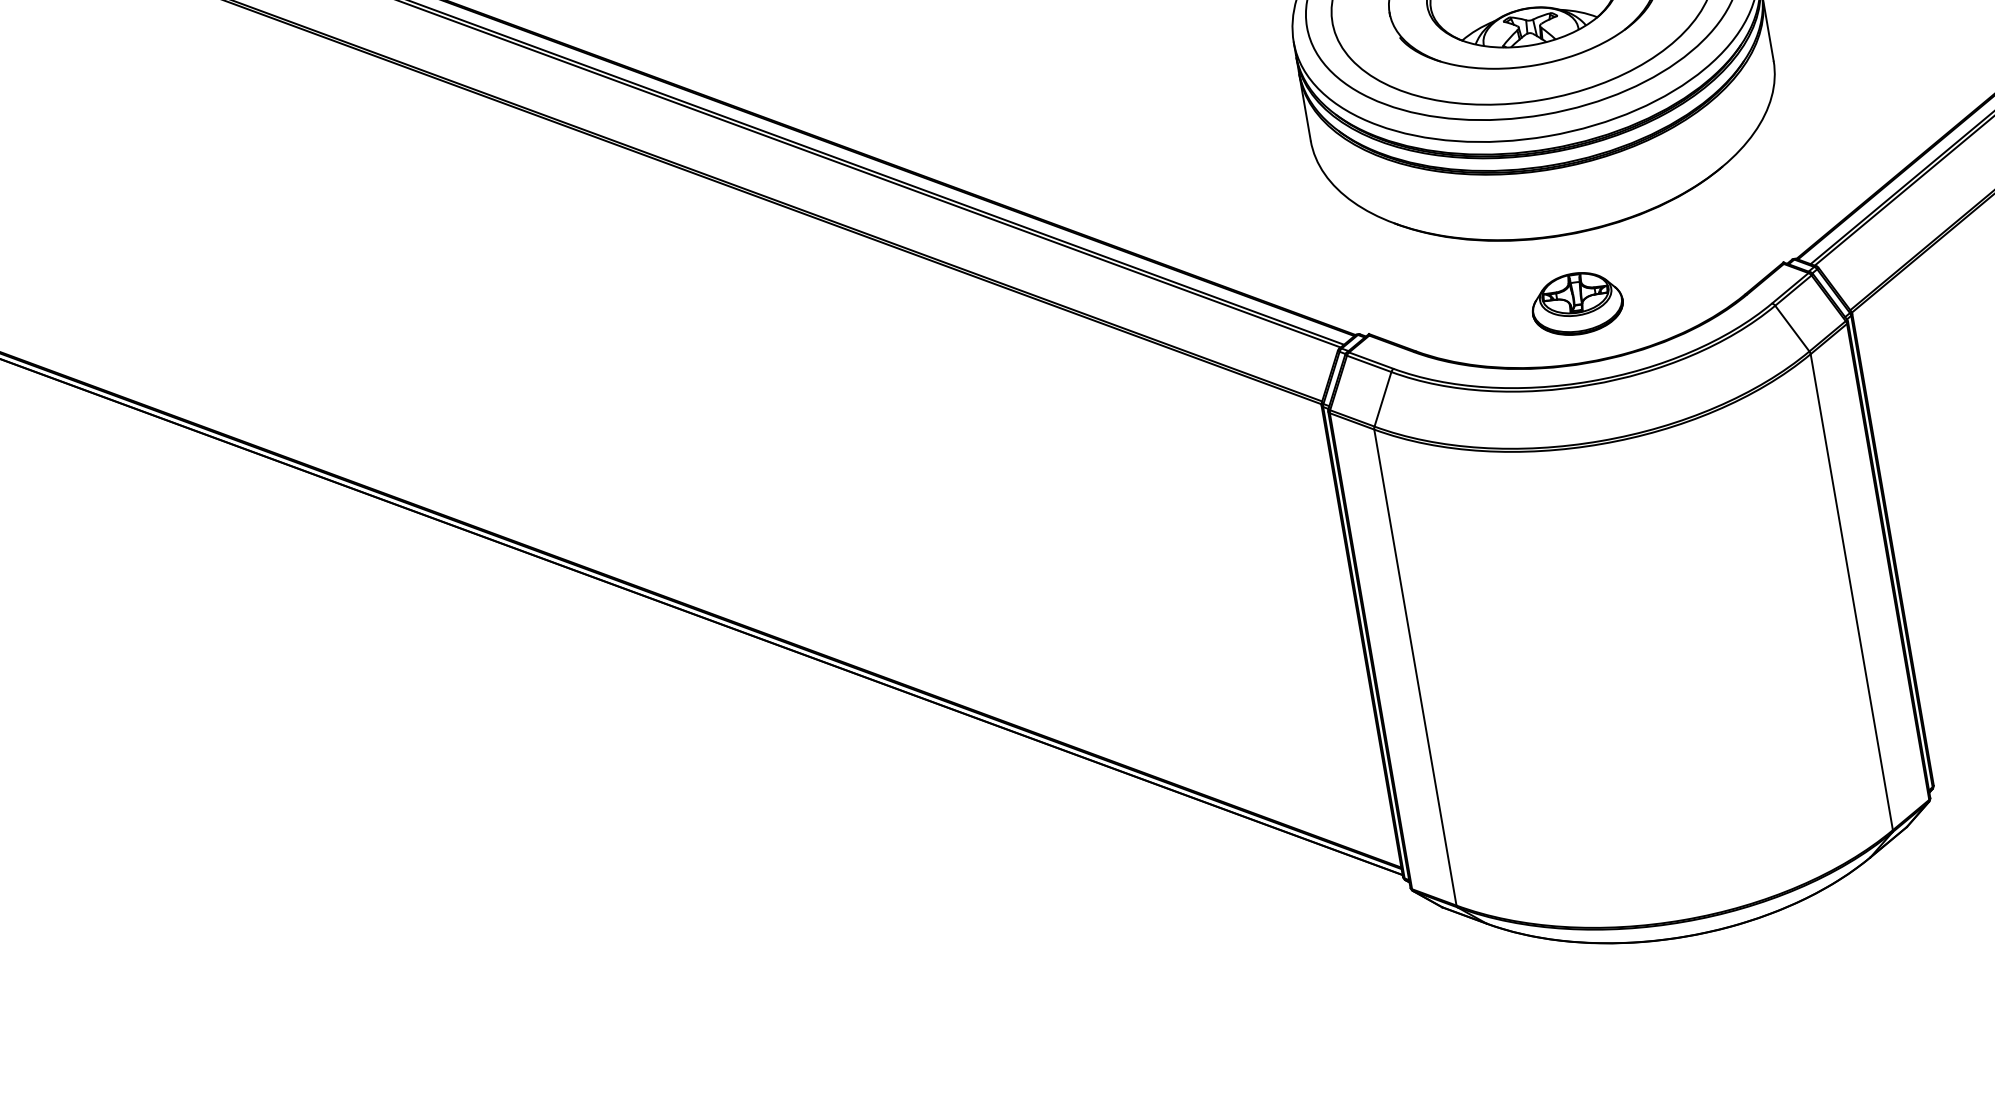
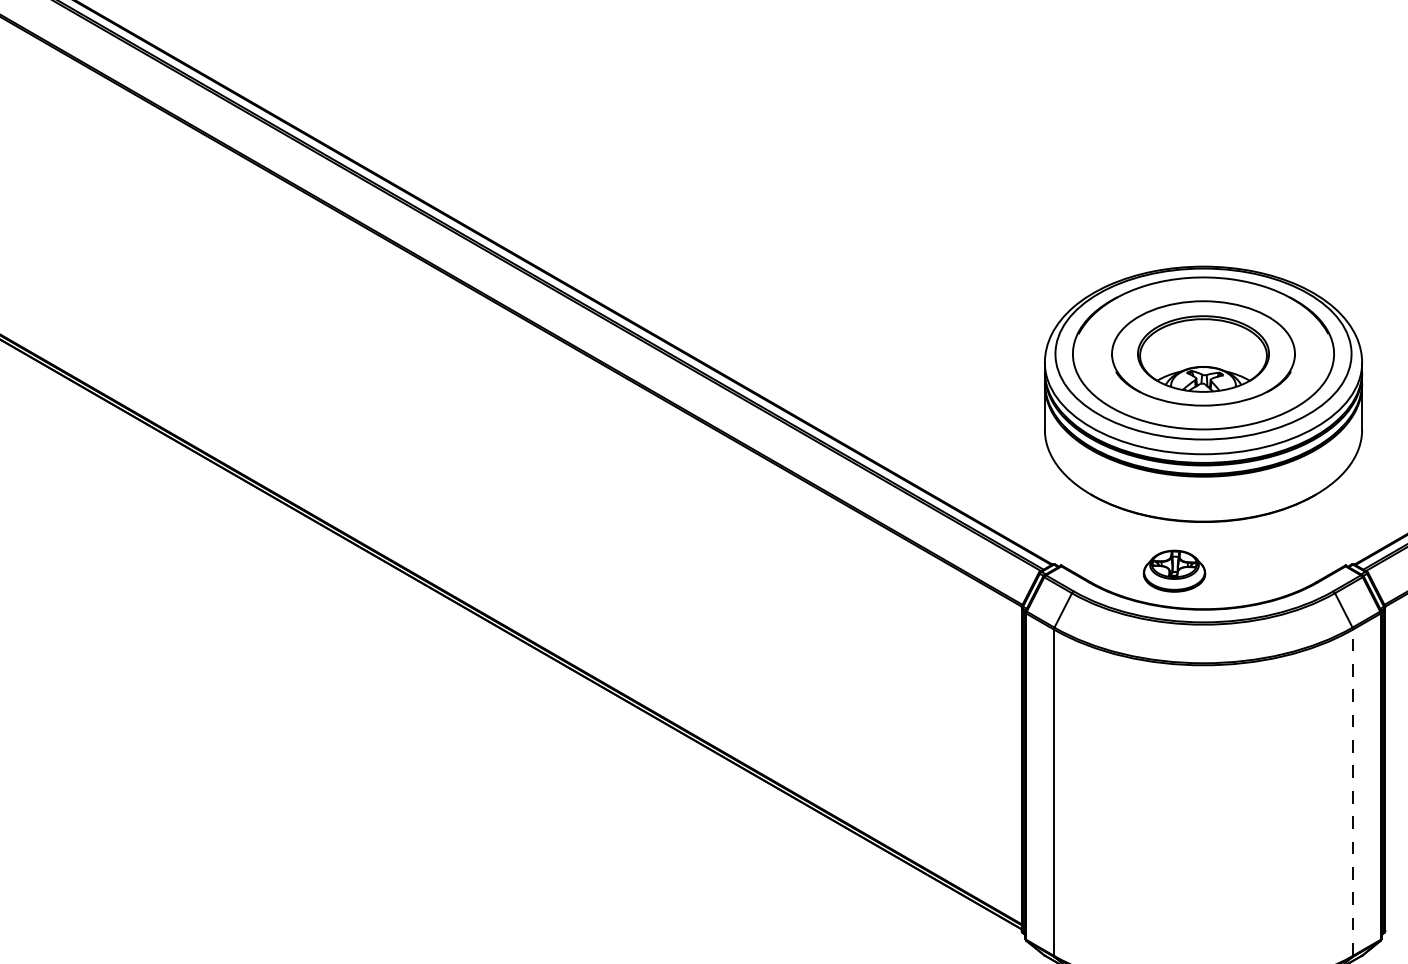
part: (1577, 302) -> (1174, 570), moved
line: (1852, 591) -> (1353, 792), solid -> dashed

